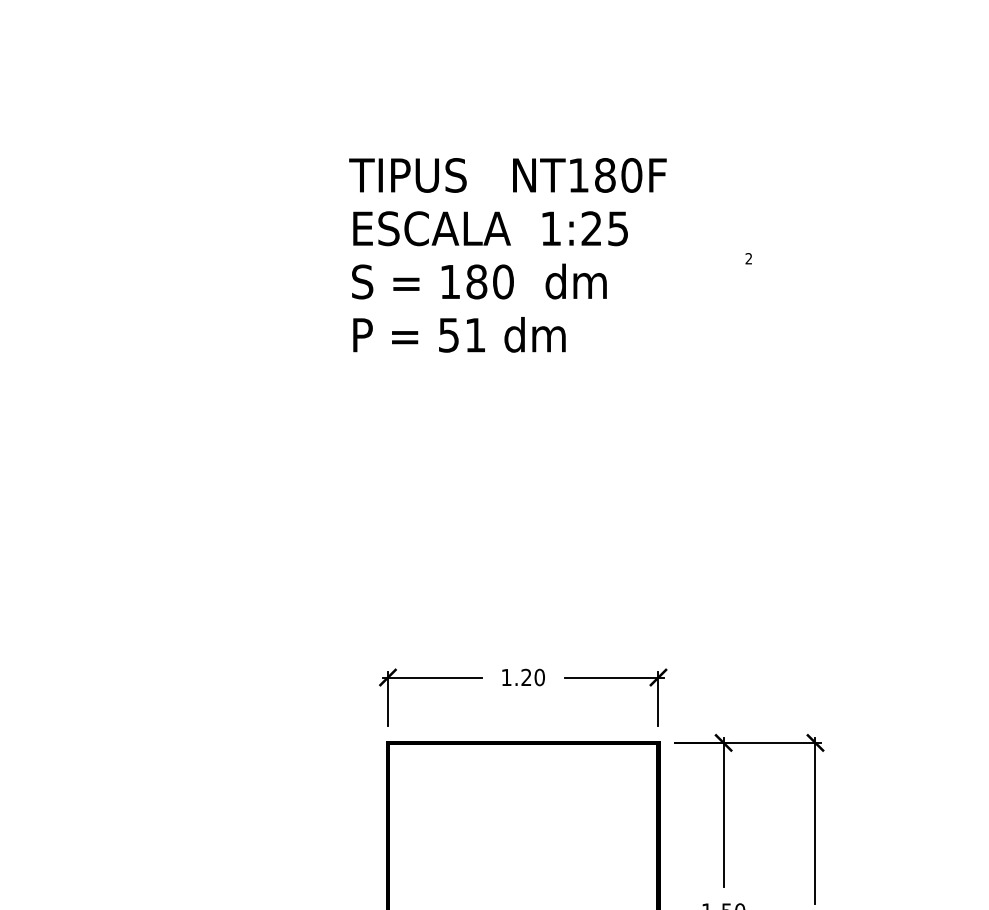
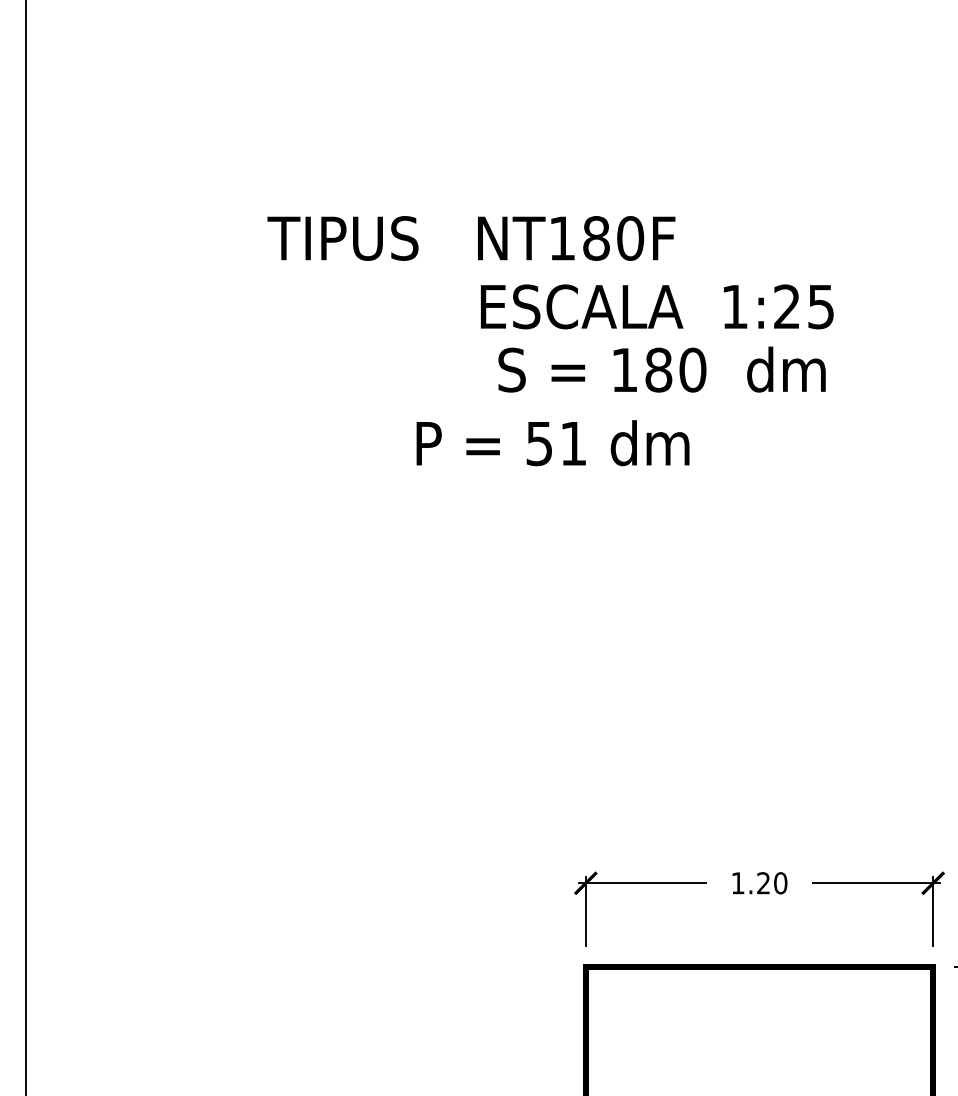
text: (507, 175) -> (470, 238), moved
text: (490, 228) -> (657, 306), moved
text: (479, 281) -> (662, 369), moved
text: (459, 334) -> (553, 442), moved

